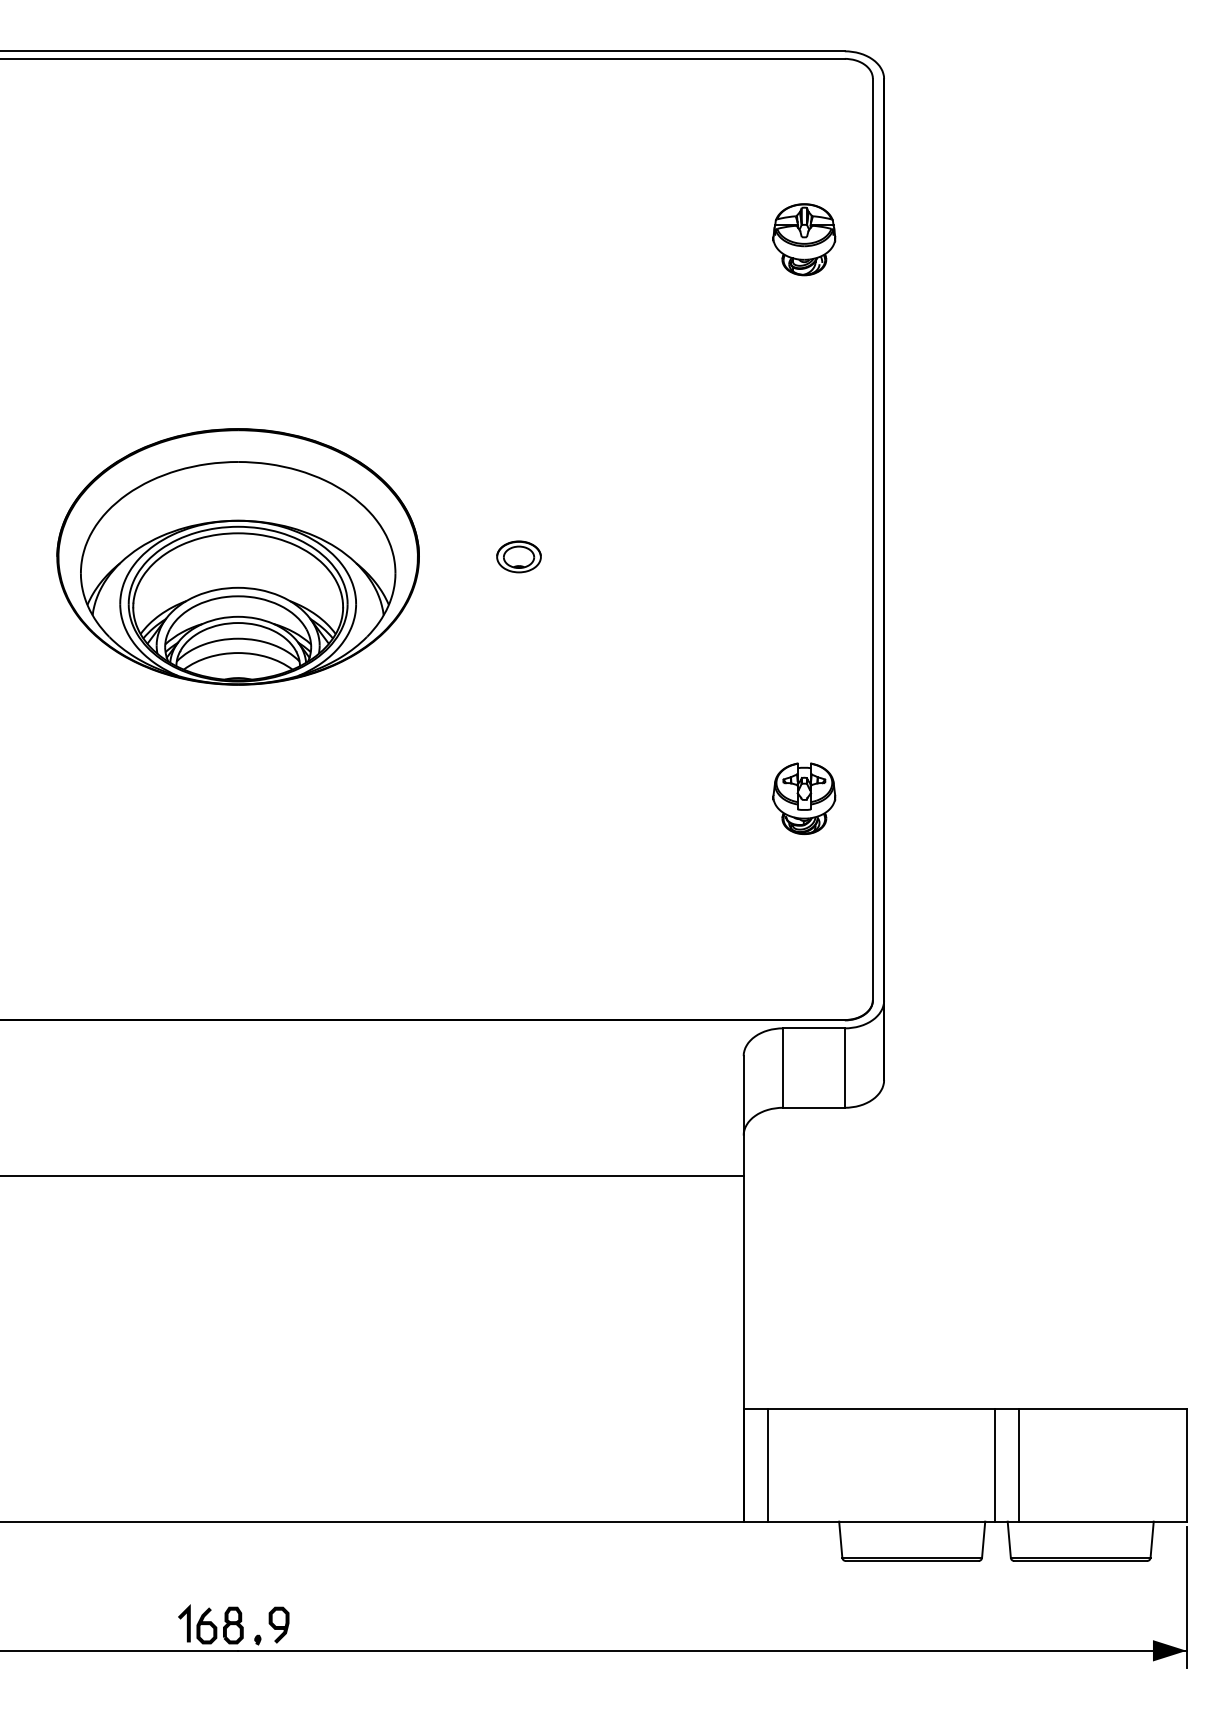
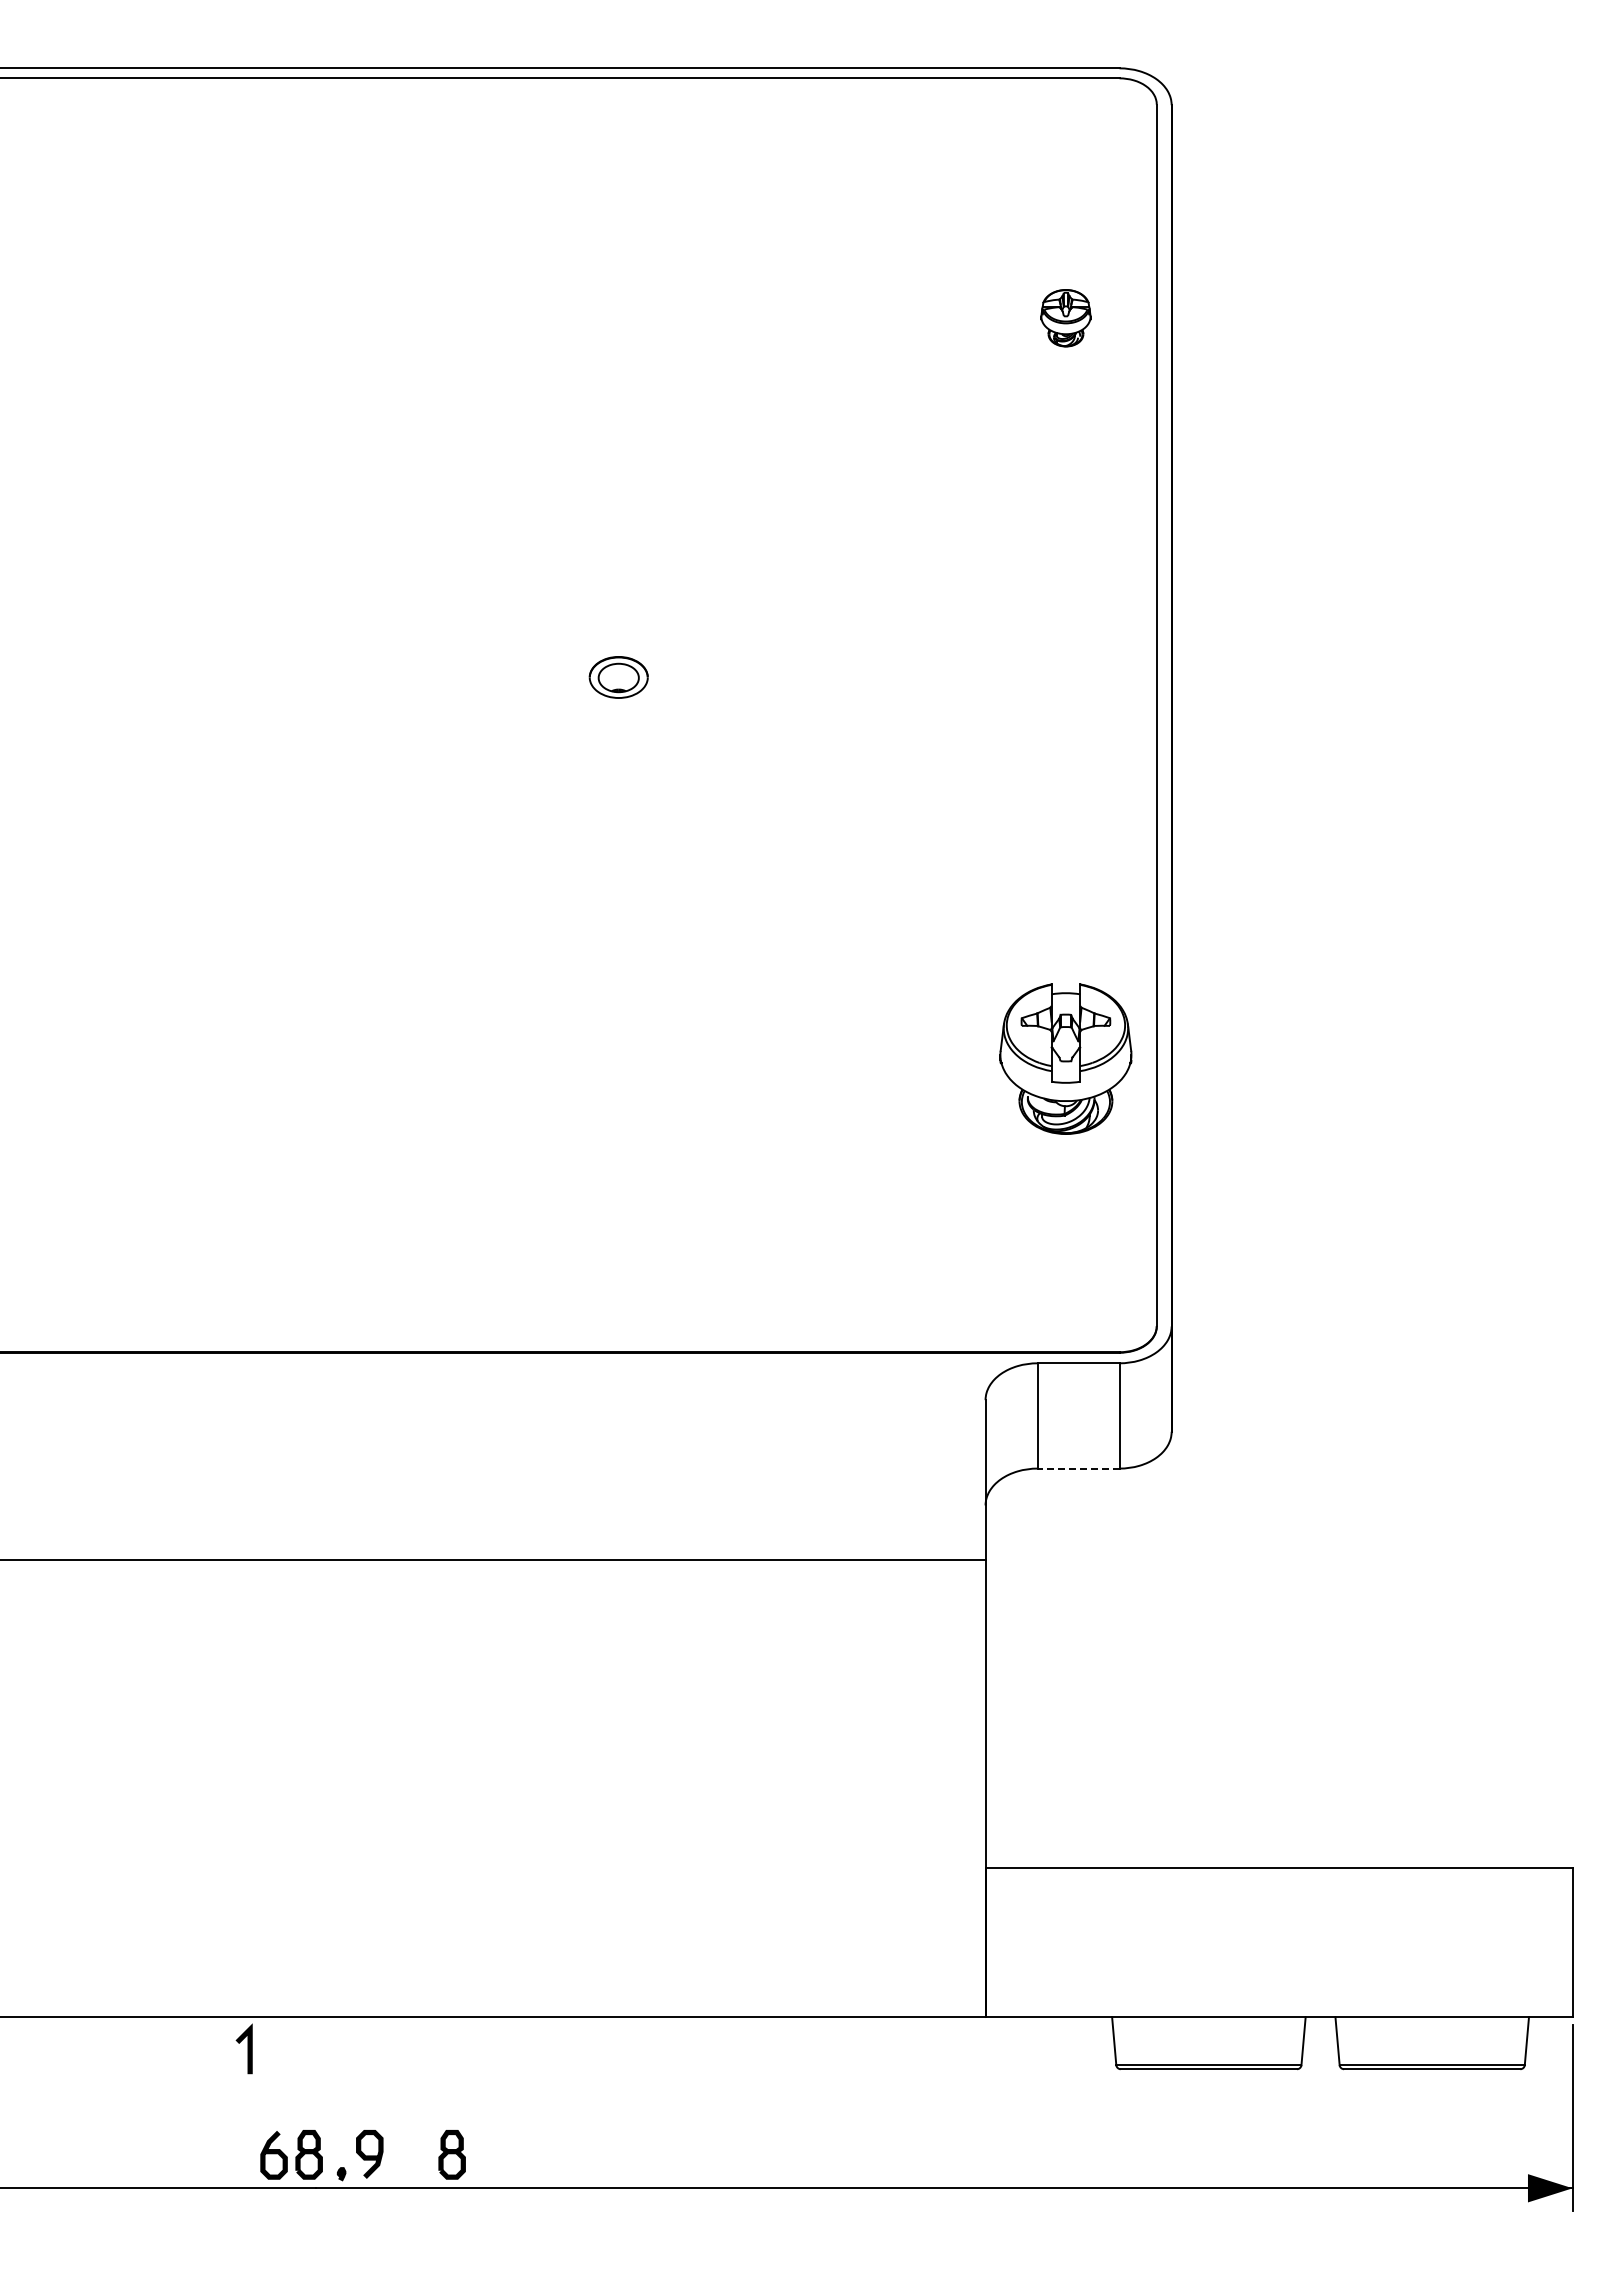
part: (804, 240) -> (1065, 318), size x0.6
part: (238, 556) -> (315, 738), removed
part: (518, 556) -> (618, 677), moved
part: (804, 798) -> (1065, 1058), size x1.6
line: (813, 1107) -> (1078, 1468), solid -> dashed
line: (767, 1465) -> (1017, 1942), removed
line: (994, 1465) -> (1318, 1942), removed
line: (1019, 1465) -> (1350, 1942), removed
line: (186, 1623) -> (247, 2048), moved
part: (340, 1625) -> (451, 2154), added

